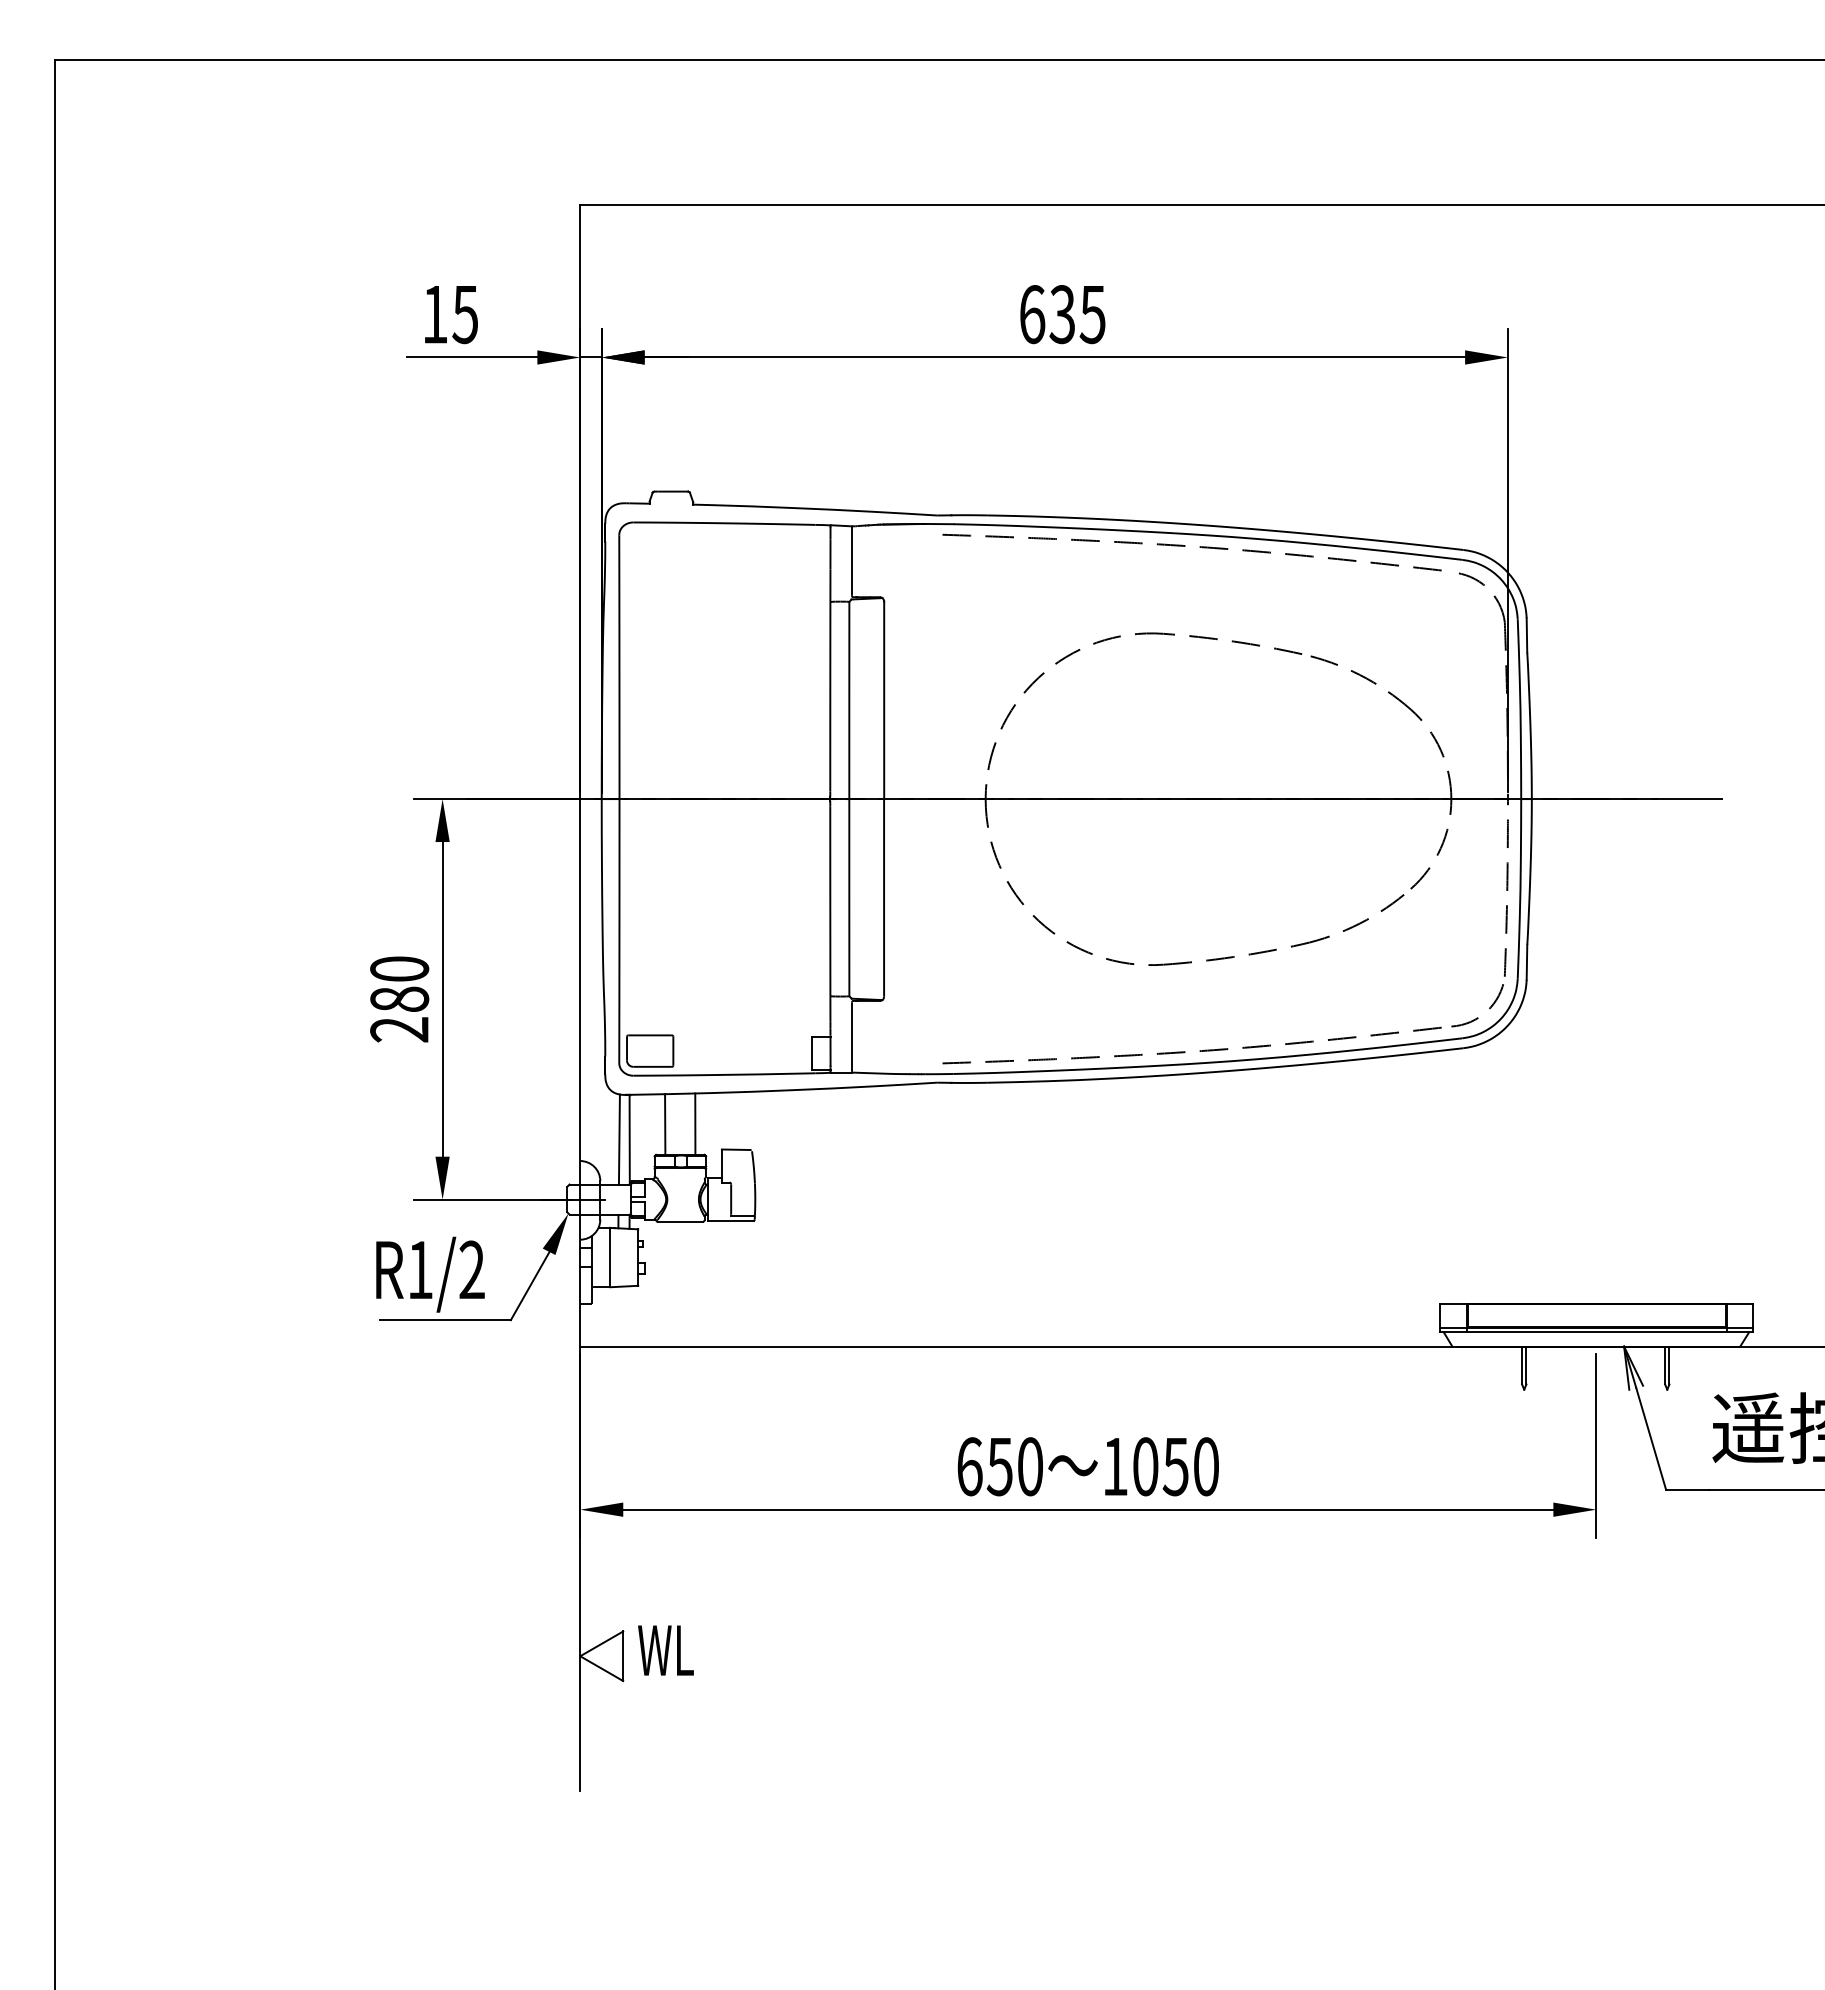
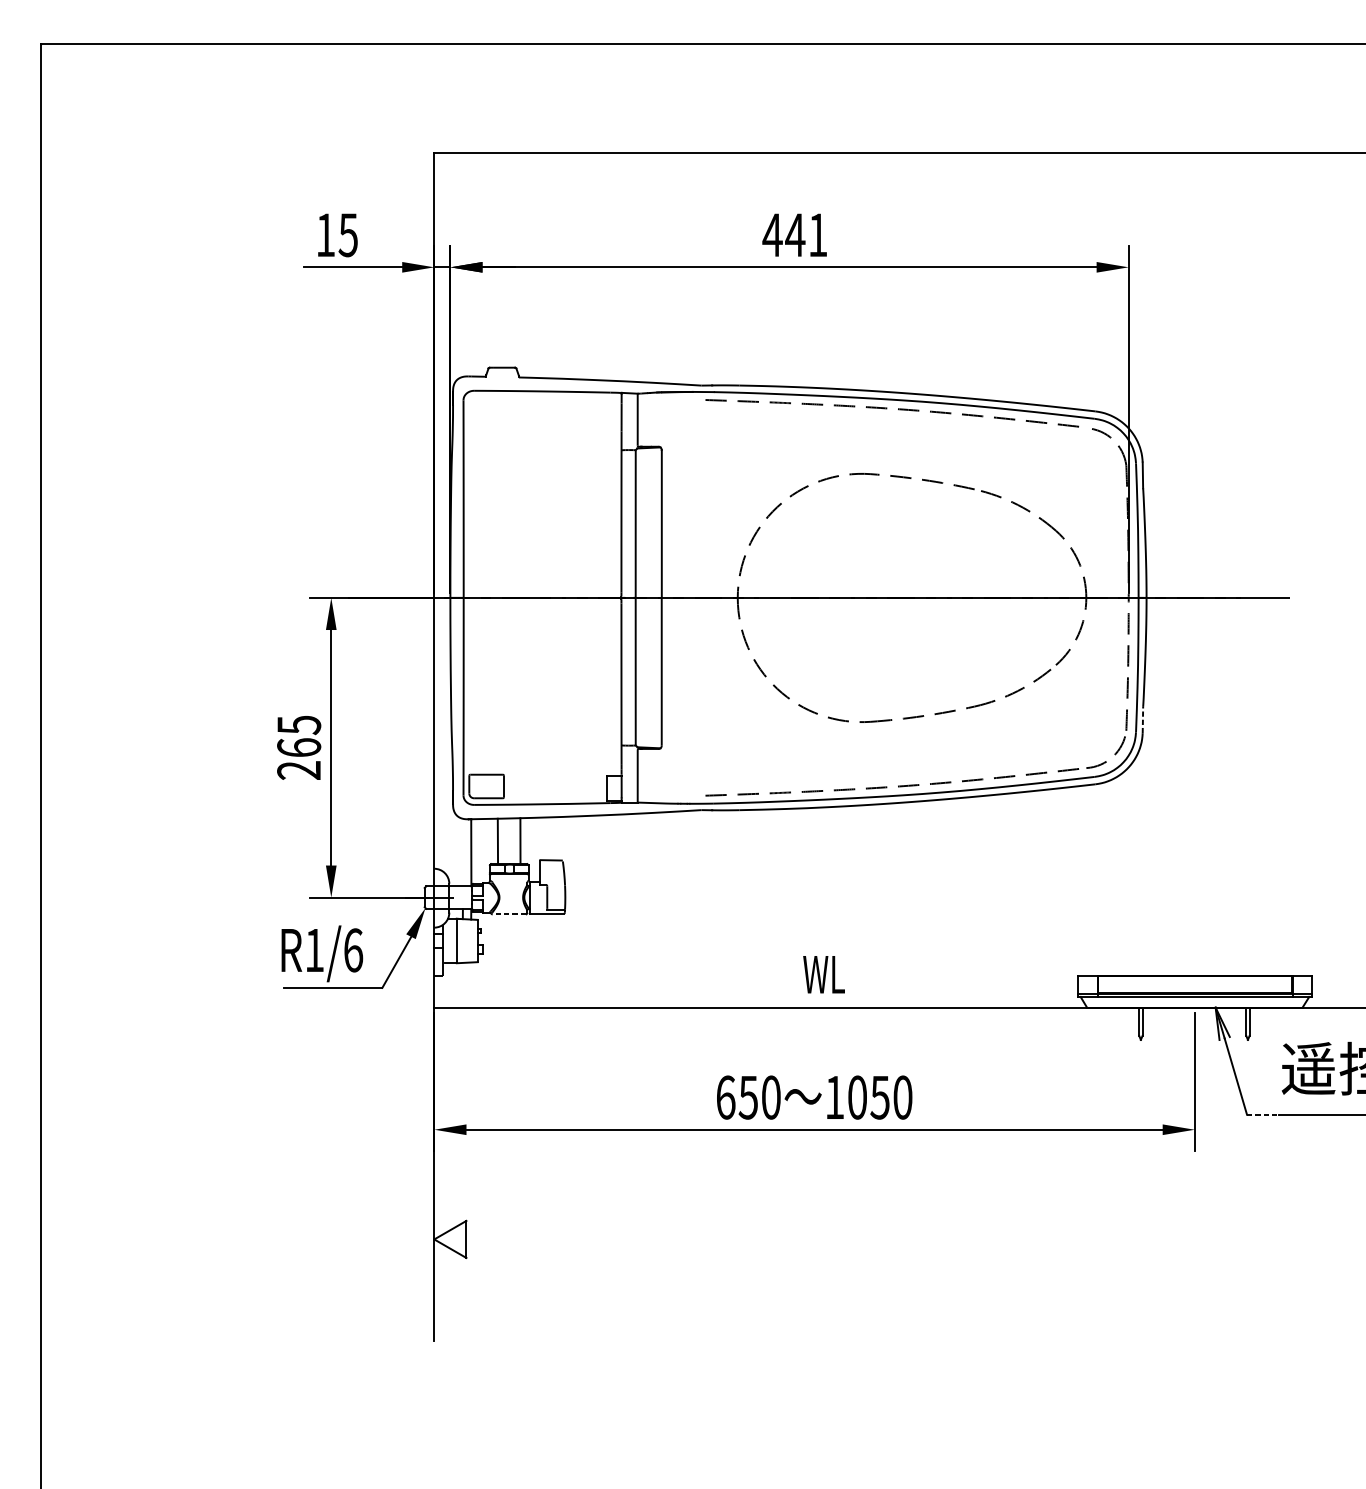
text: (1061, 314) -> (794, 235), 635 -> 441
line: (1526, 962) -> (1142, 720), solid -> dashed
text: (399, 983) -> (299, 735), 280 -> 265
line: (618, 1139) -> (462, 852), removed
line: (679, 1222) -> (508, 914), solid -> dashed
text: (472, 1269) -> (353, 949), R1/2 -> R1/6
line: (1687, 1489) -> (1263, 1114), solid -> dashed
text: (665, 1650) -> (823, 974), moved

